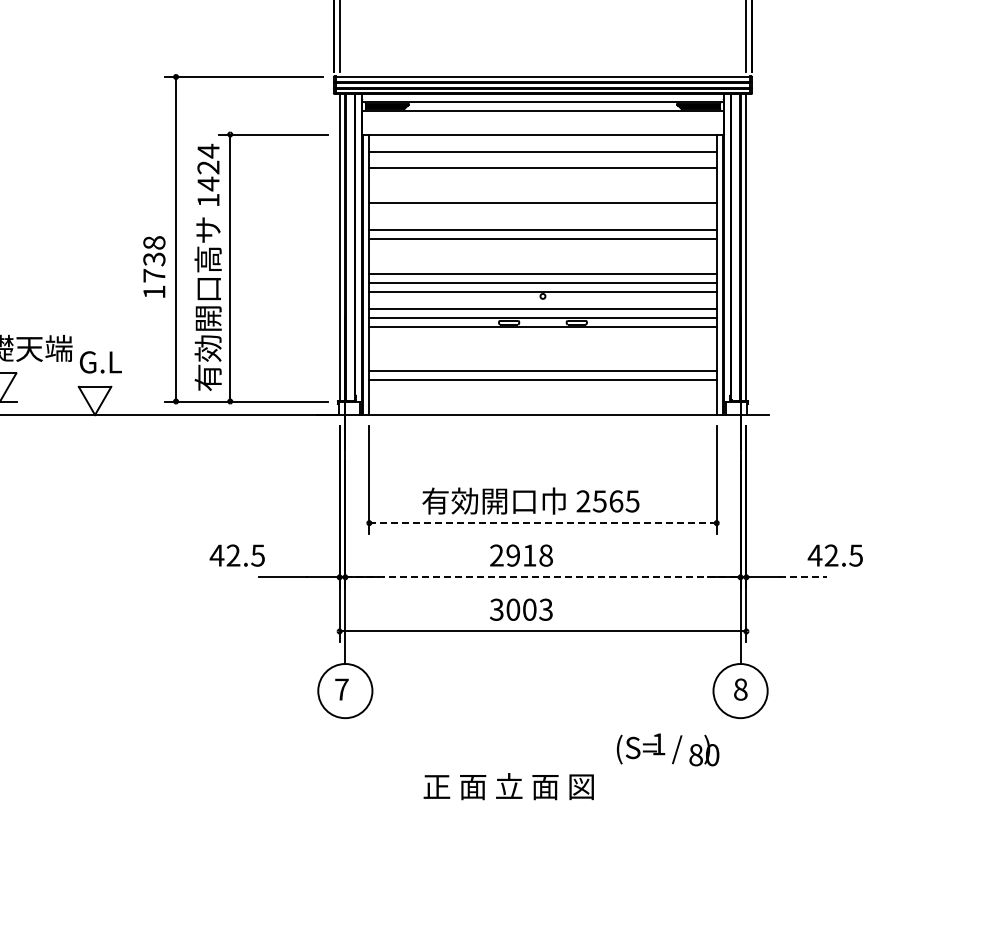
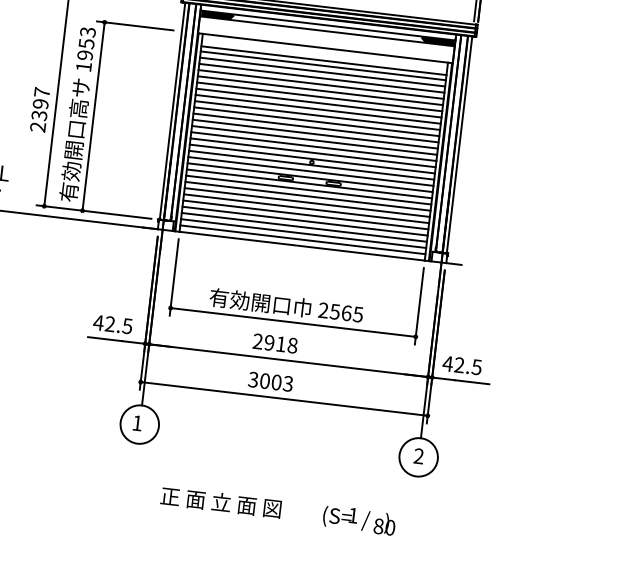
line: (542, 159) -> (322, 65), added
text: (208, 167) -> (86, 43), 1424 -> 1953
line: (542, 177) -> (321, 78), added
line: (542, 185) -> (320, 84), added
line: (542, 194) -> (320, 90), added
line: (542, 212) -> (318, 103), added
line: (542, 221) -> (317, 109), added
line: (542, 247) -> (315, 127), added
line: (542, 256) -> (314, 134), added
line: (542, 265) -> (314, 140), added
text: (154, 267) -> (40, 109), 1738 -> 2397
line: (542, 300) -> (311, 165), added
line: (542, 335) -> (308, 190), added
line: (542, 344) -> (307, 196), added
line: (542, 353) -> (306, 202), added
line: (542, 361) -> (306, 208), added
line: (542, 388) -> (303, 227), added
line: (542, 397) -> (303, 233), added
line: (542, 405) -> (302, 239), added
line: (543, 523) -> (293, 322), dashed -> solid
text: (236, 555) -> (112, 324), moved
text: (834, 555) -> (461, 365), moved
line: (542, 577) -> (288, 360), dashed -> solid
line: (803, 577) -> (472, 382), dashed -> solid
text: (341, 689) -> (137, 423), 7 -> 1
text: (740, 689) -> (418, 456), 8 -> 2
text: (668, 749) -> (359, 520), moved
text: (508, 786) -> (220, 502), moved

